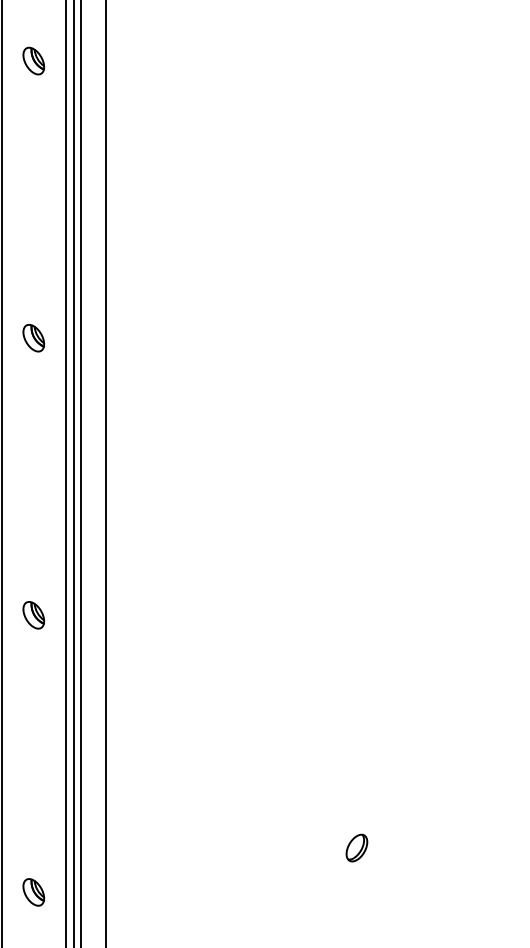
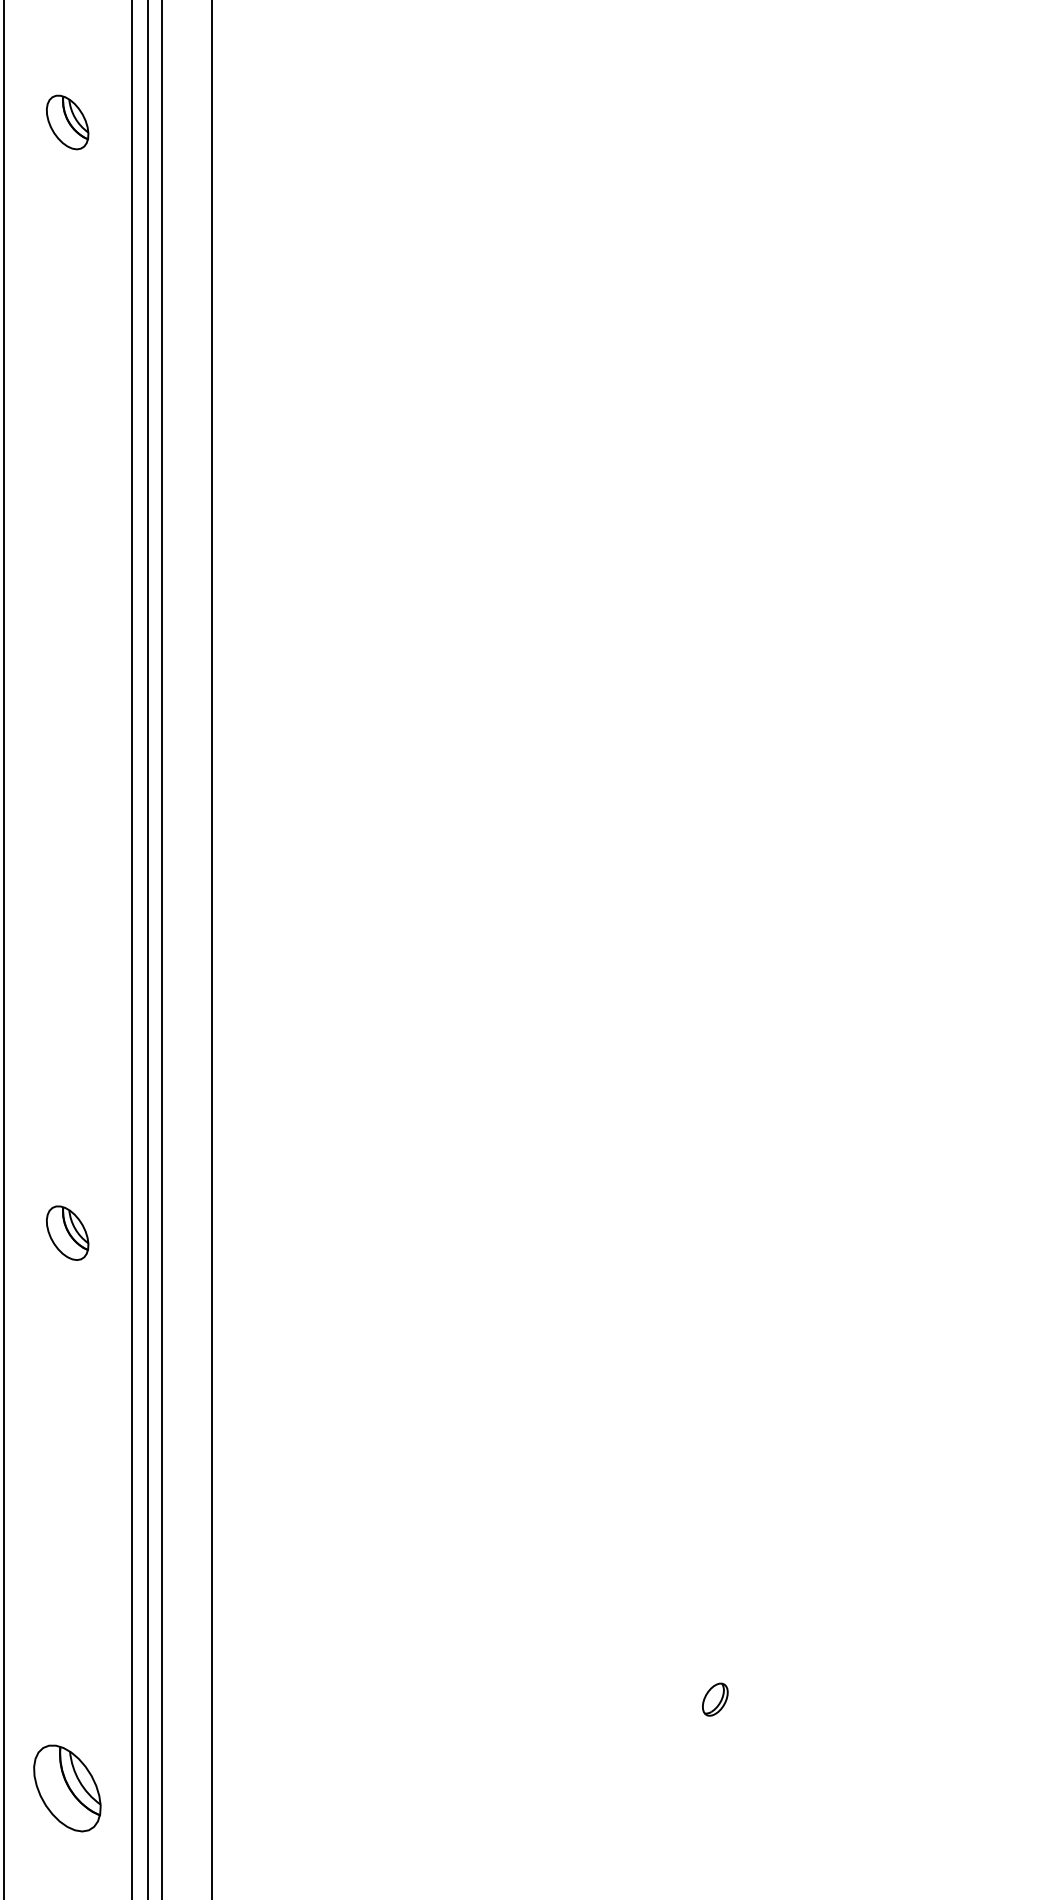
part: (33, 338) -> (67, 678), removed
part: (356, 847) -> (714, 1698), size x0.6
part: (33, 892) -> (67, 1788), size x1.6

